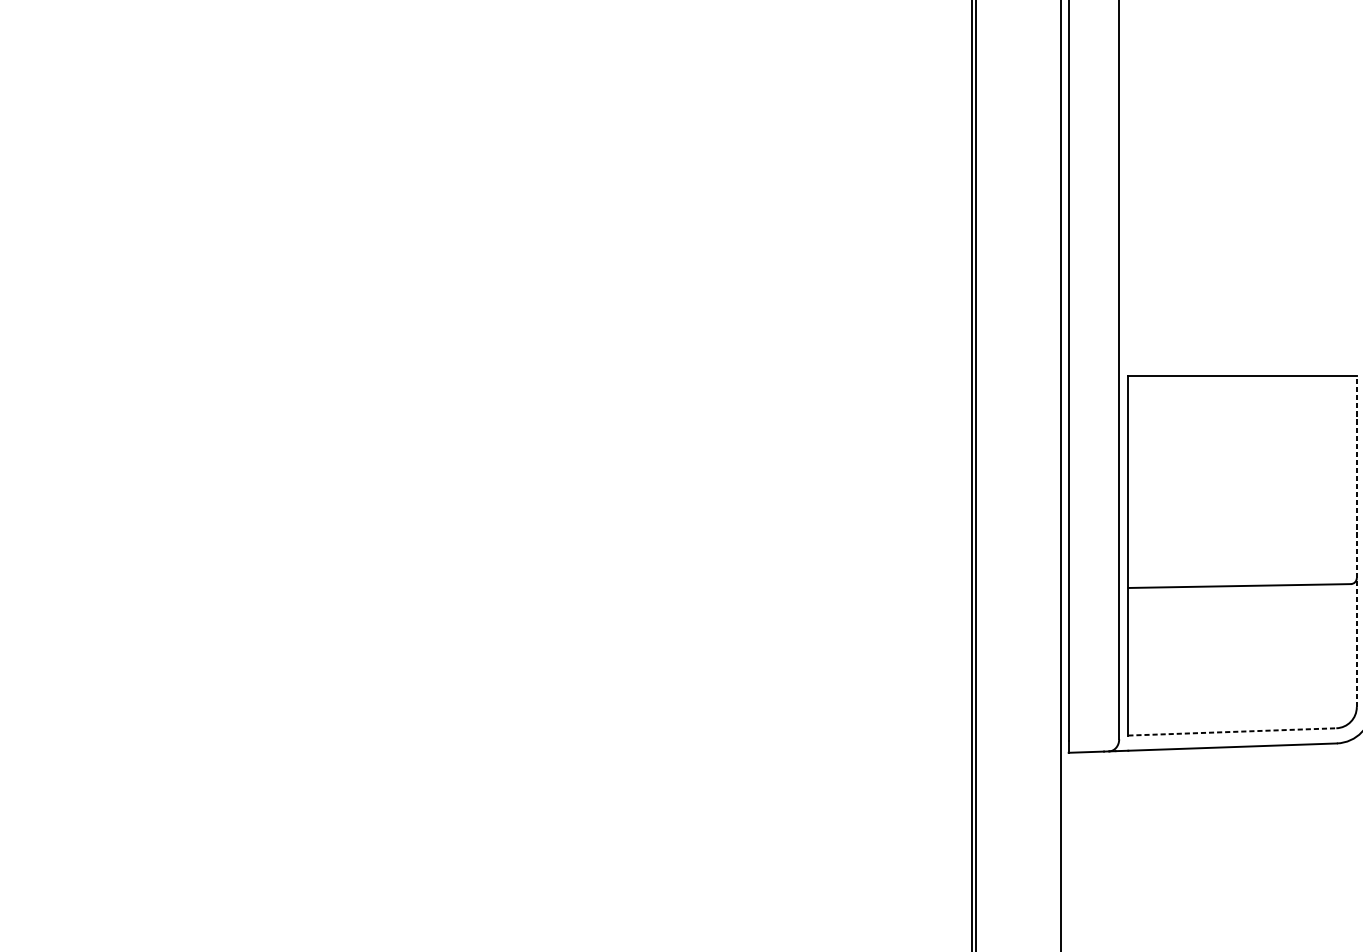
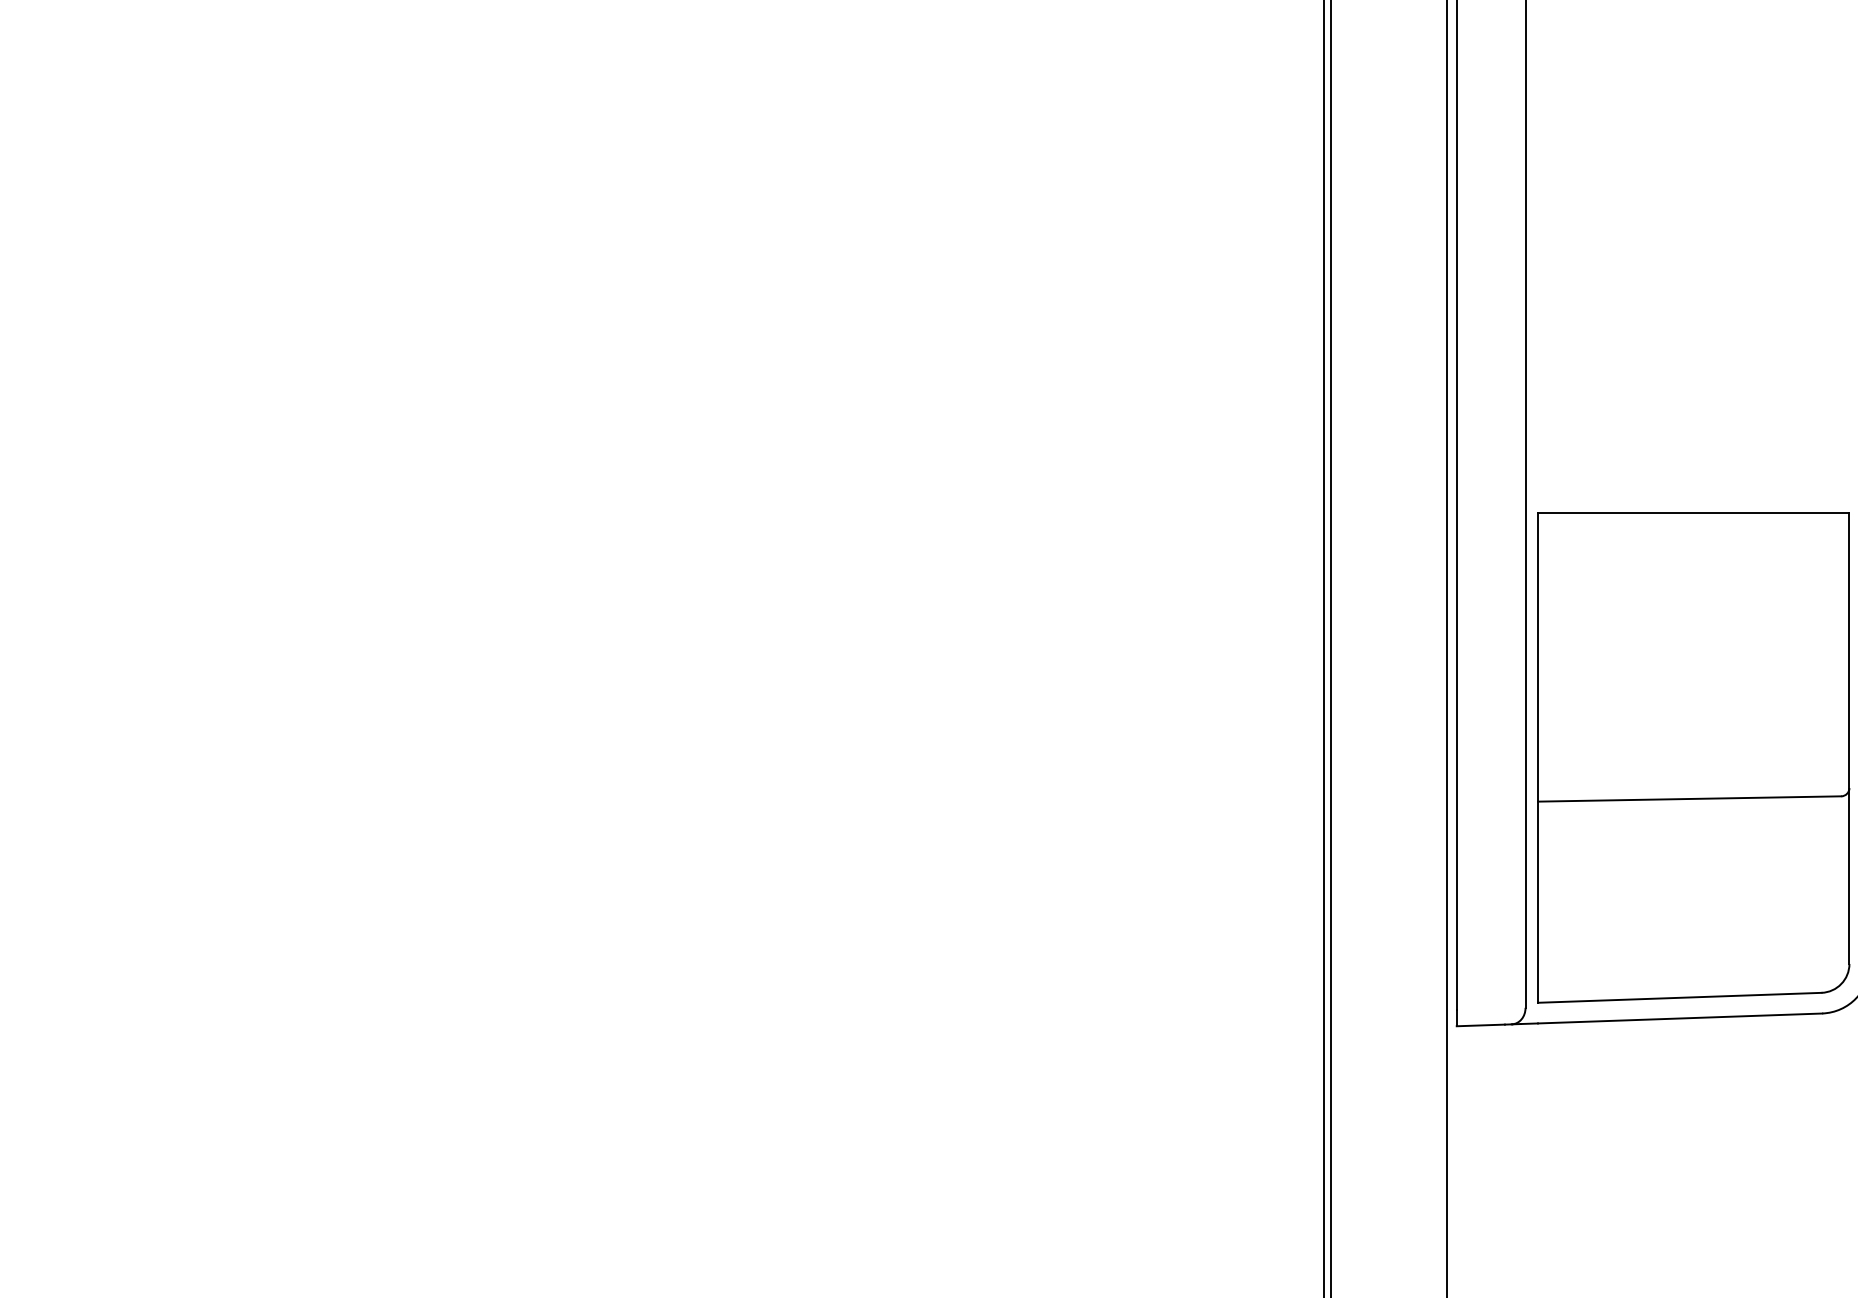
line: (1356, 541) -> (1849, 738), dashed -> solid
line: (1232, 731) -> (1679, 997), dashed -> solid

